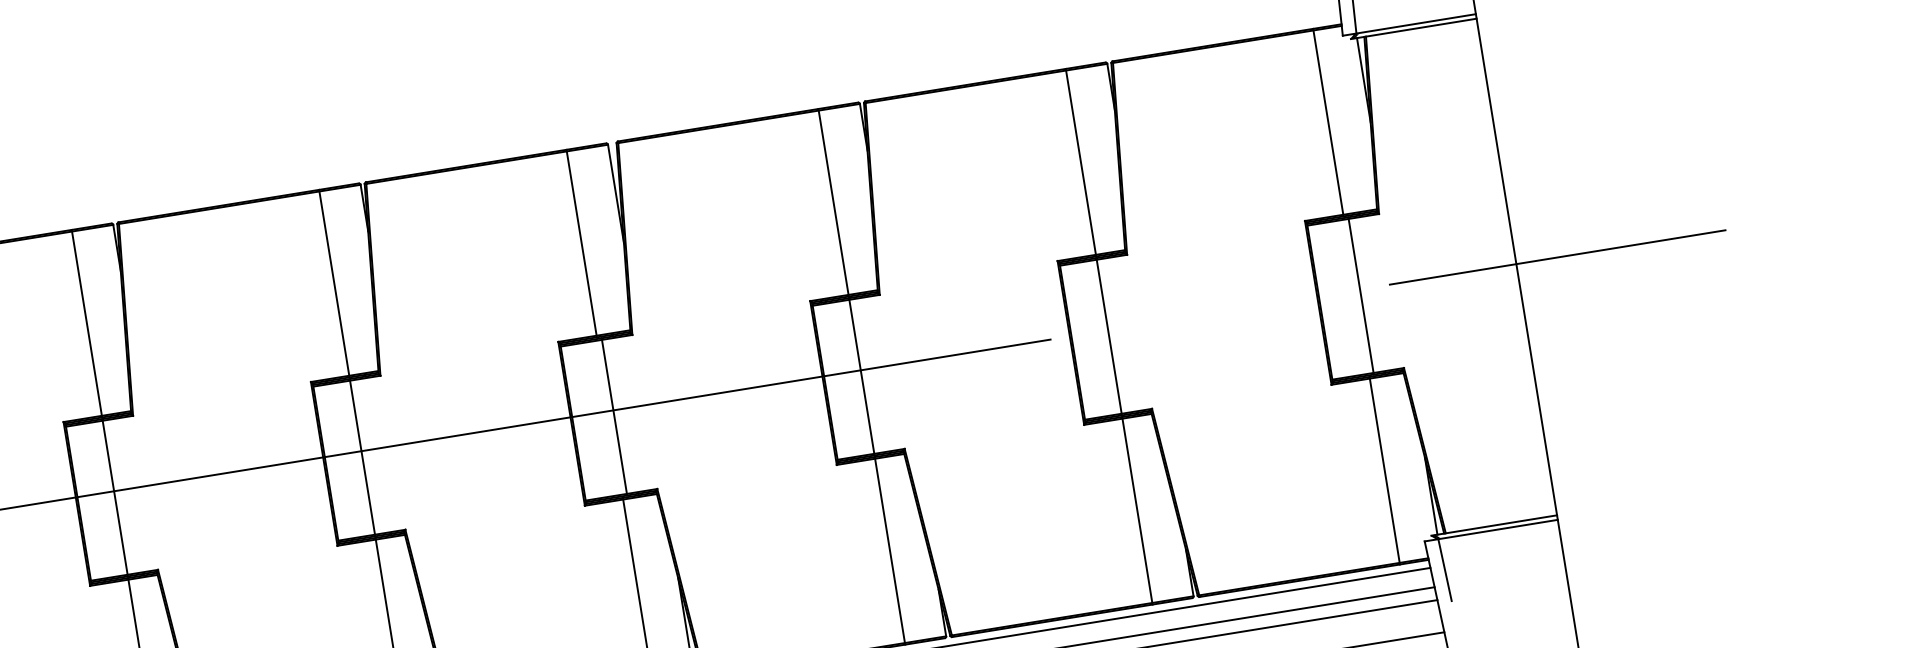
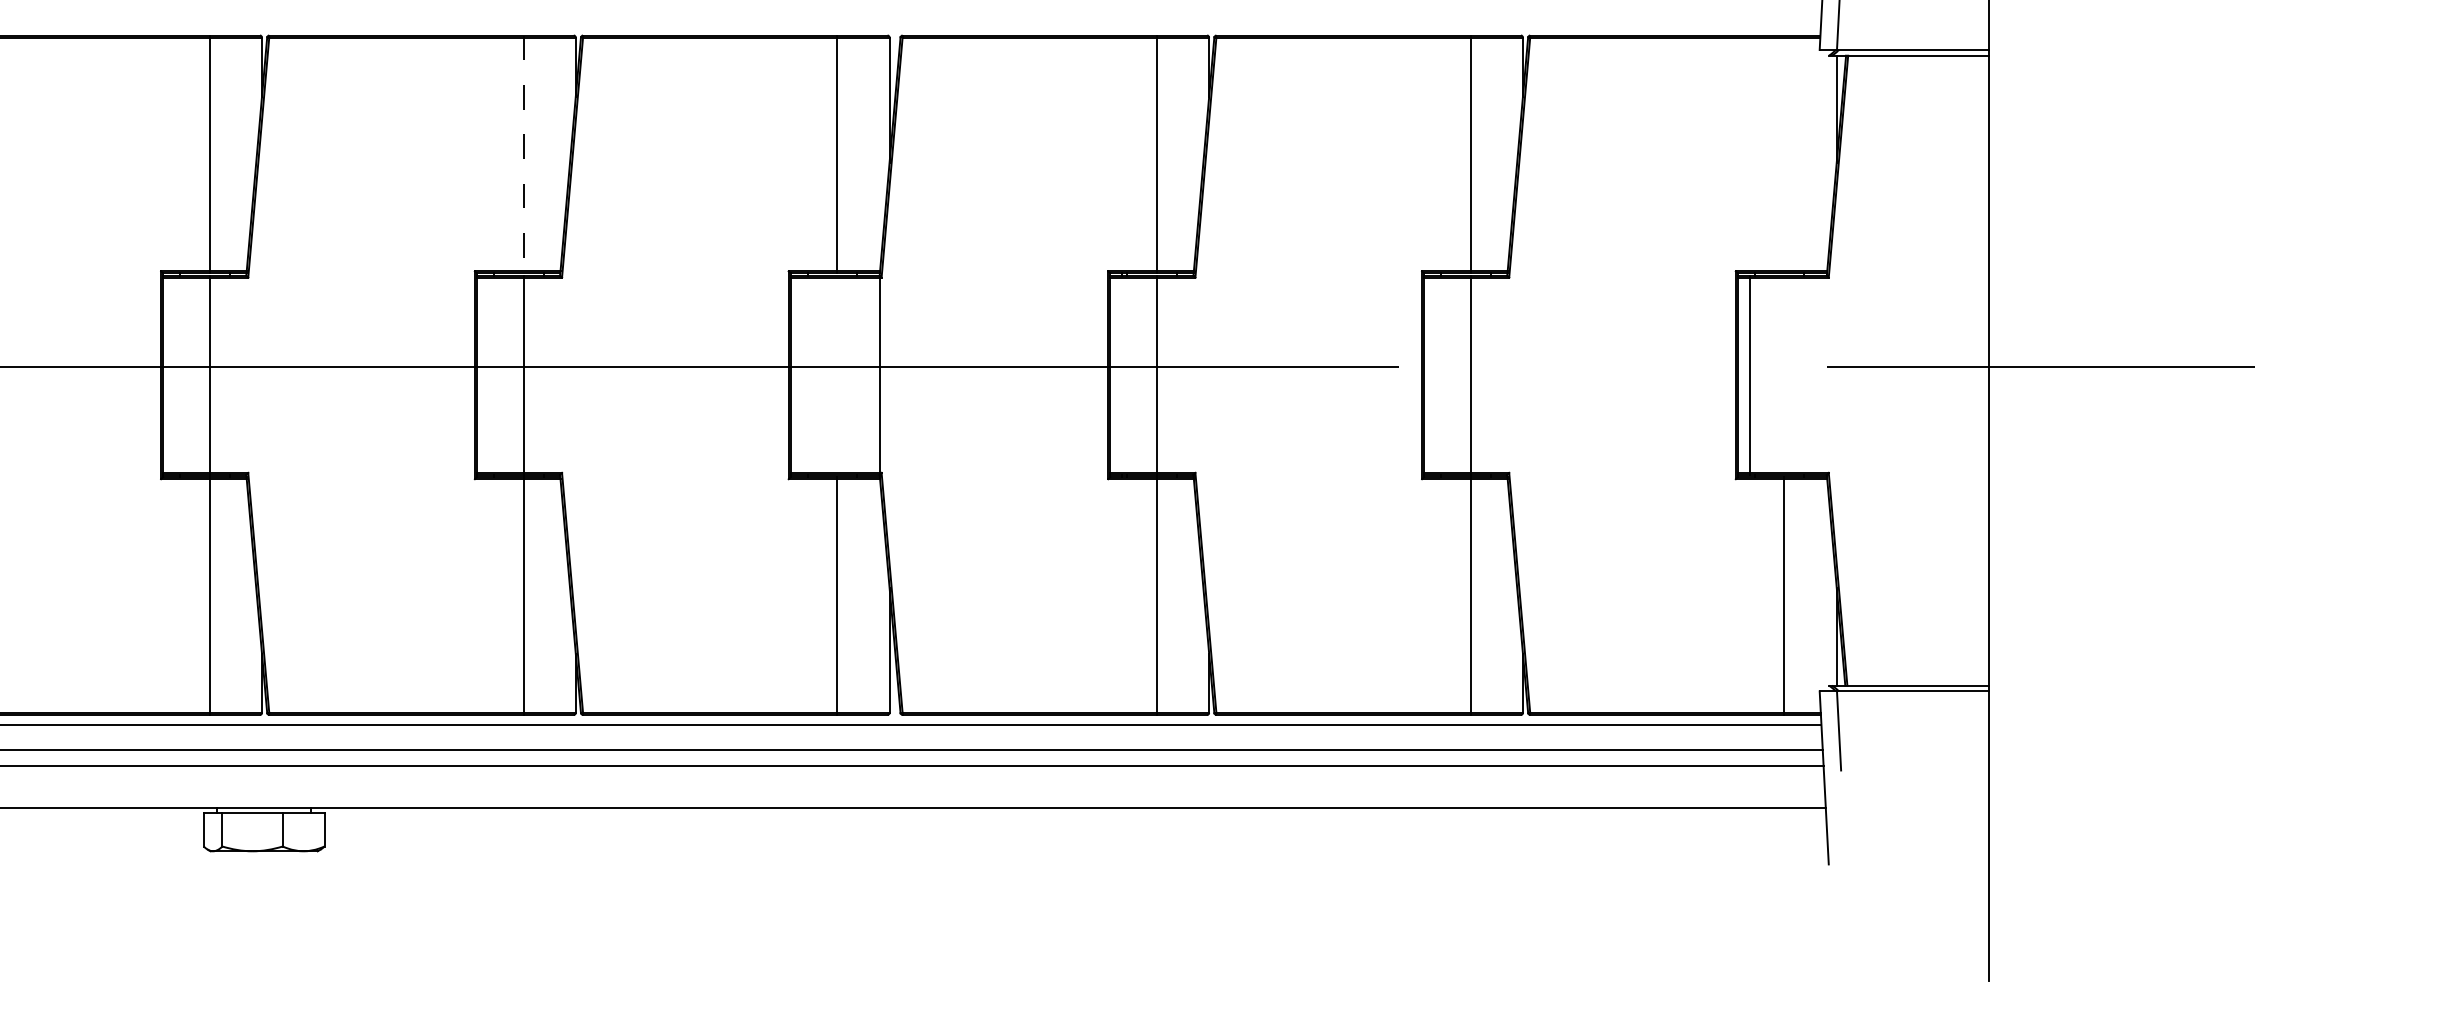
line: (1328, 122) -> (1784, 154), removed
line: (334, 283) -> (523, 154), solid -> dashed
line: (1361, 296) -> (1750, 375), moved
line: (614, 417) -> (880, 375), moved

